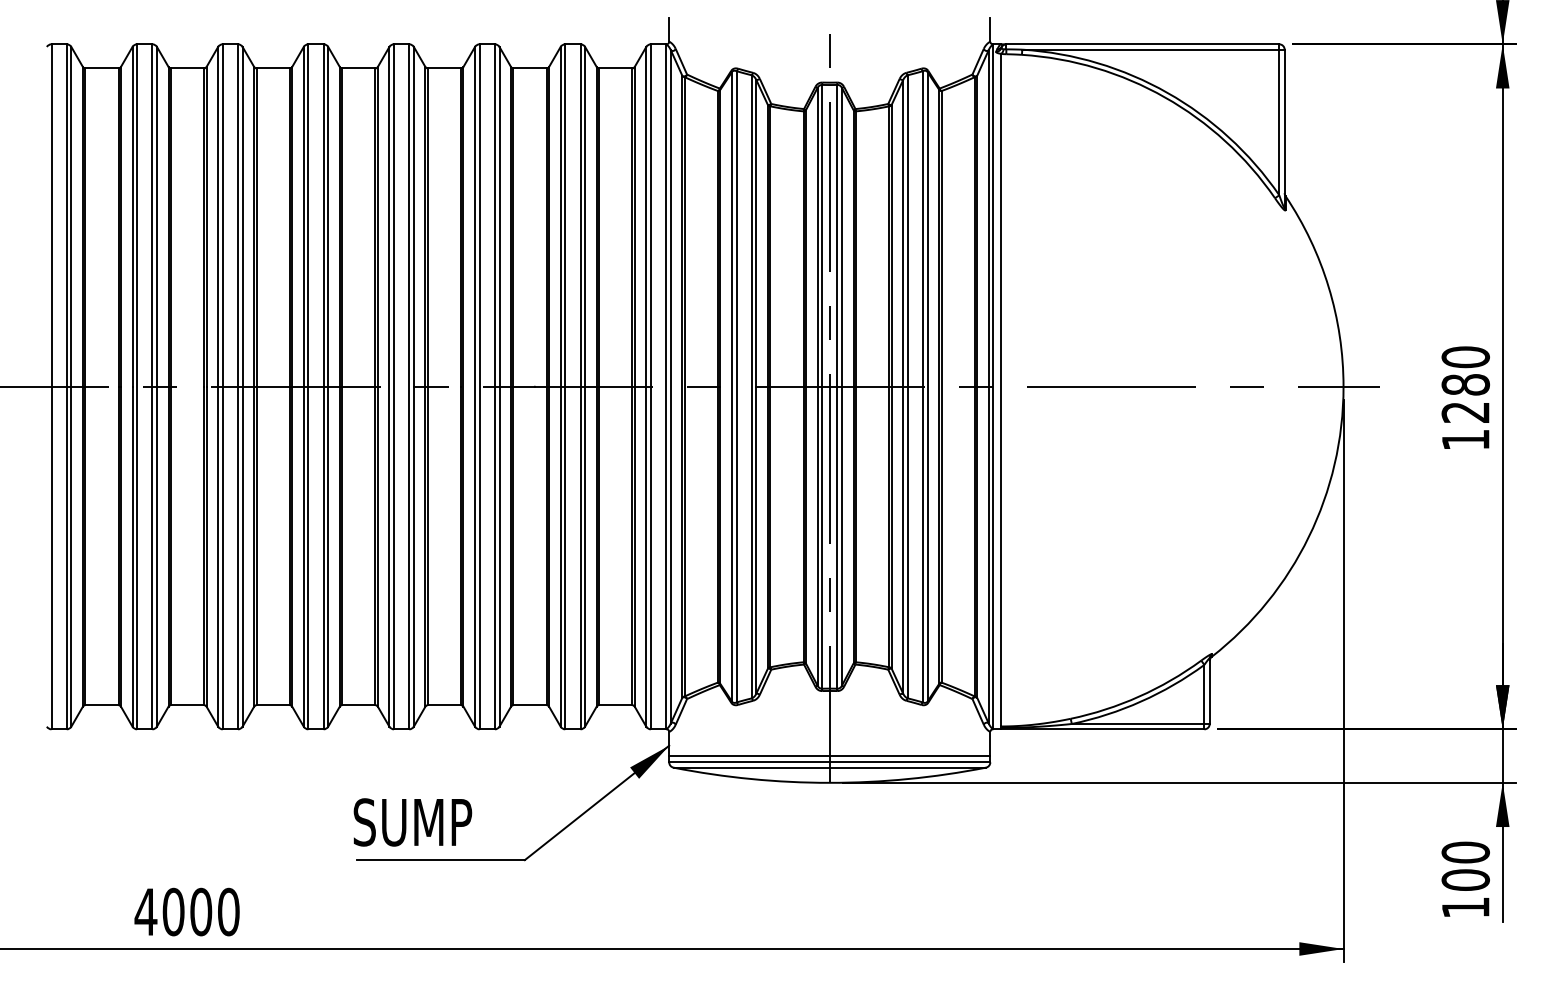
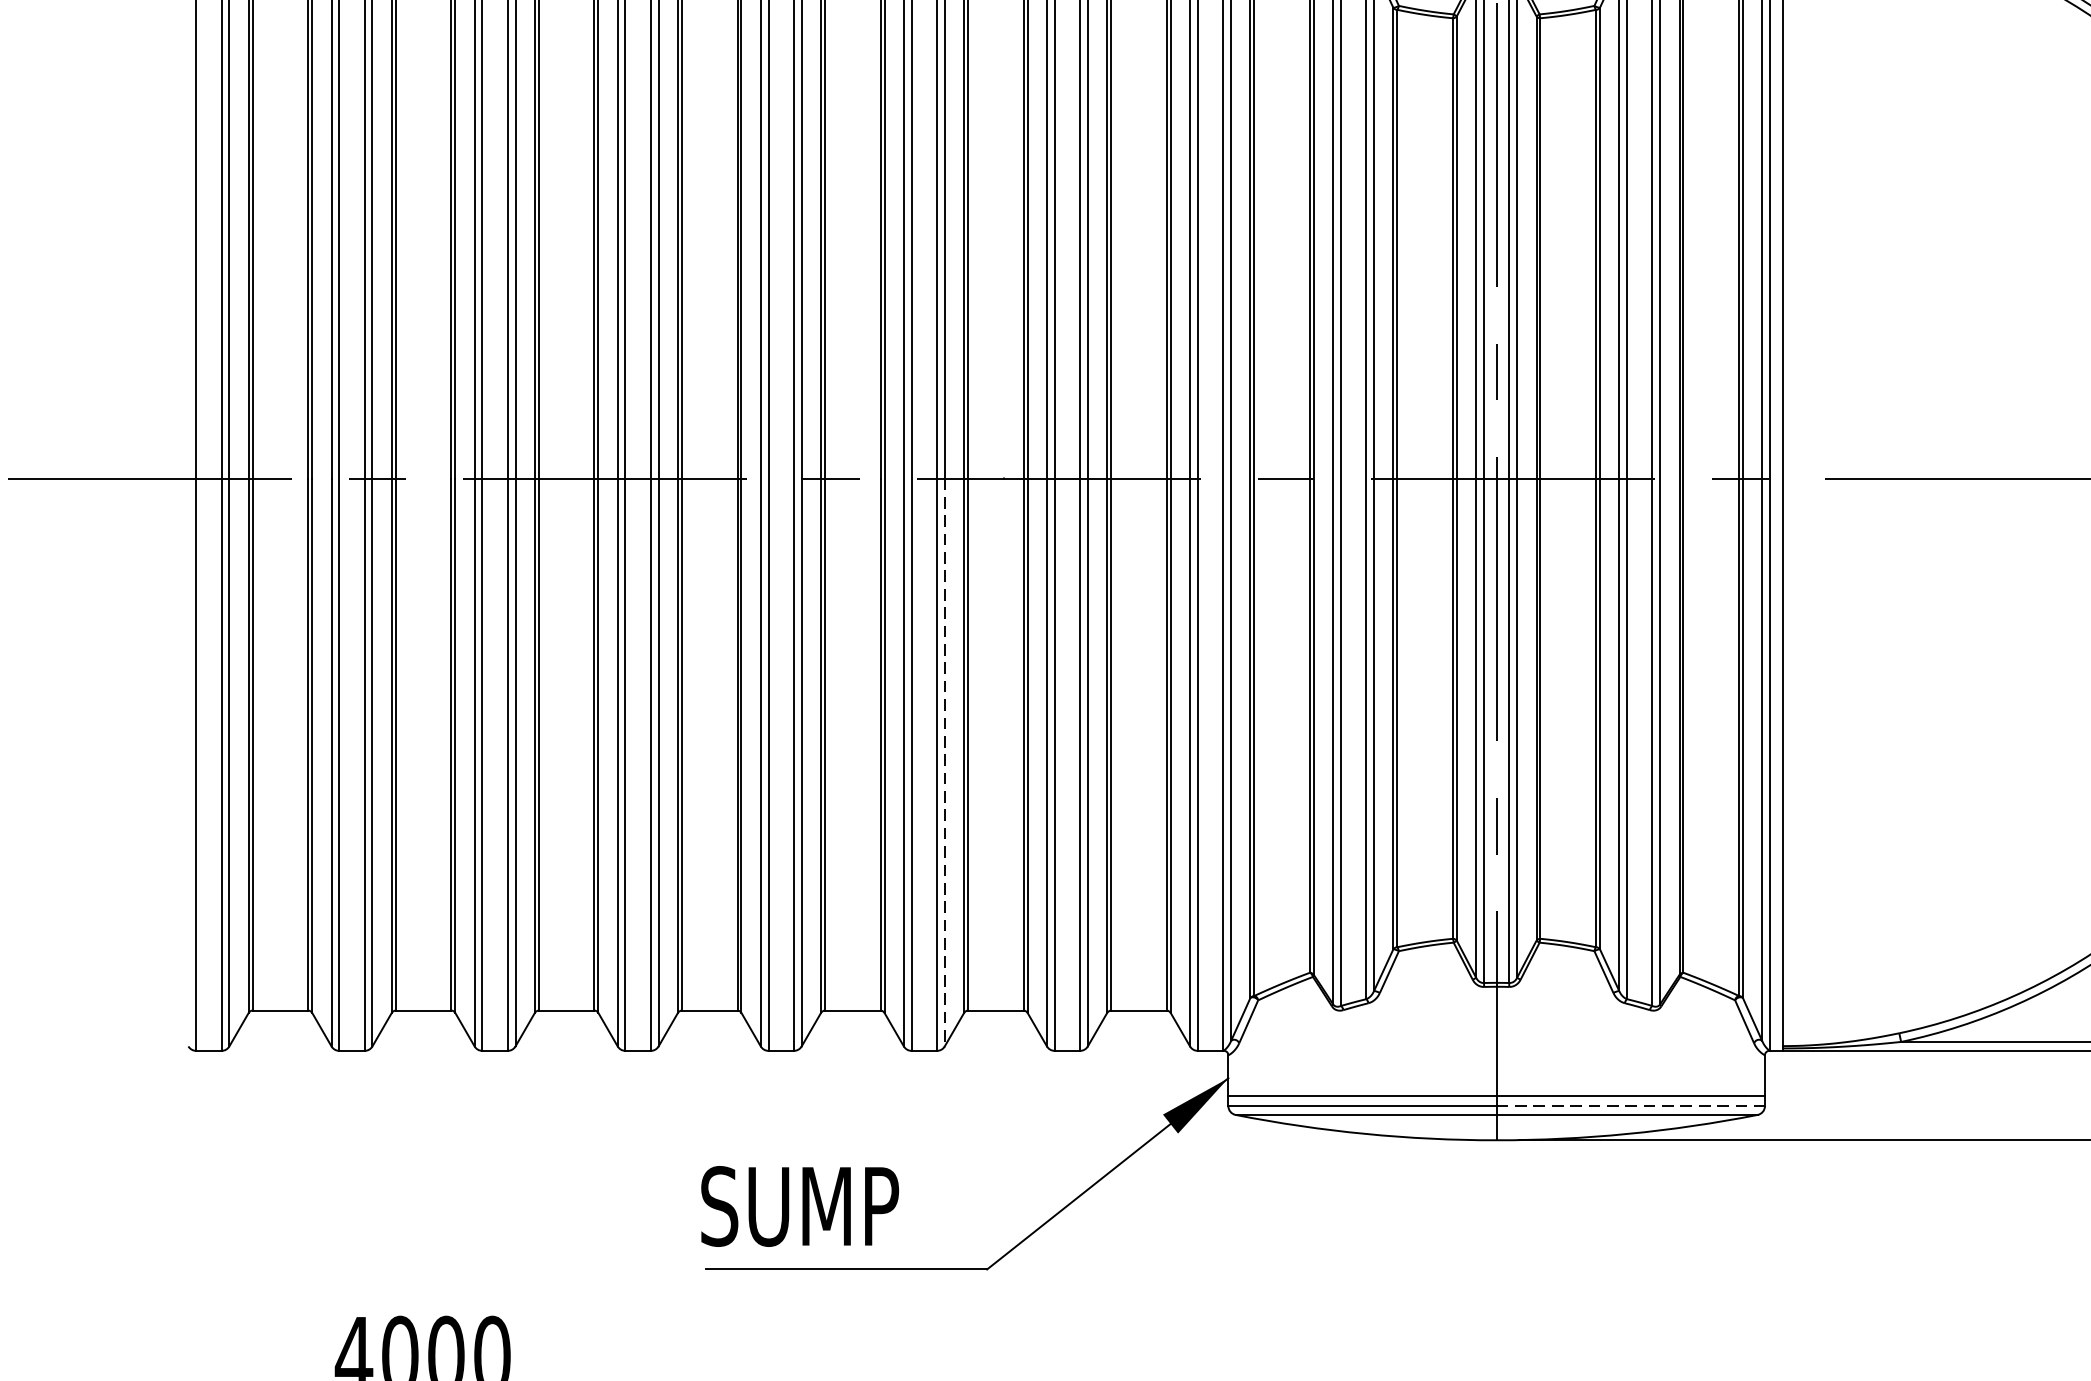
line: (499, 556) -> (944, 762), solid -> dashed
line: (910, 762) -> (1631, 1106), solid -> dashed

